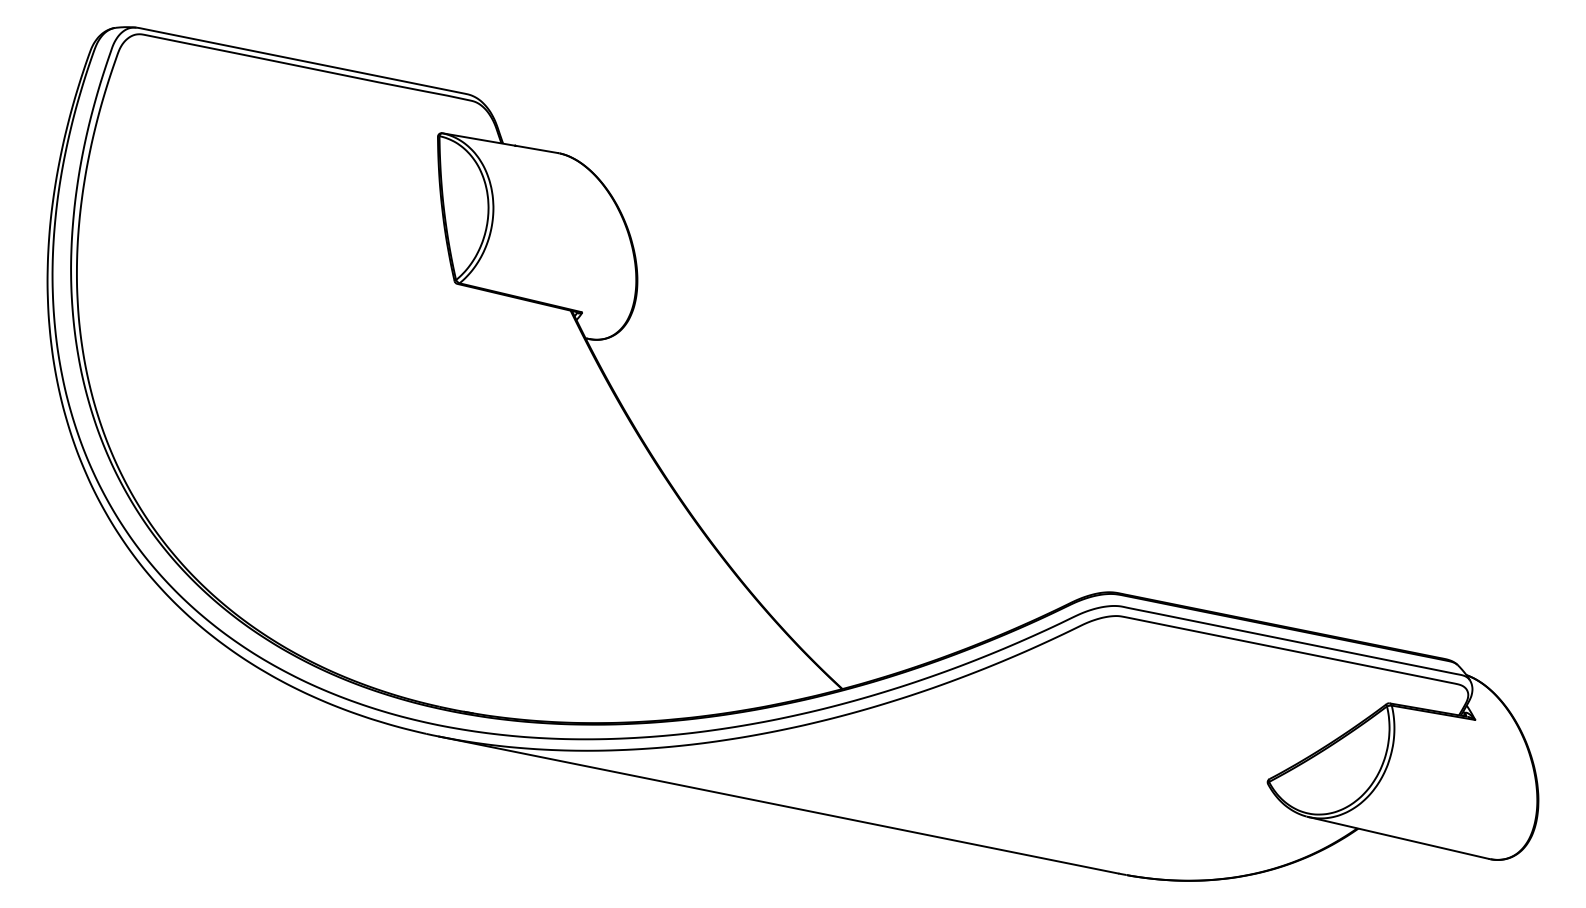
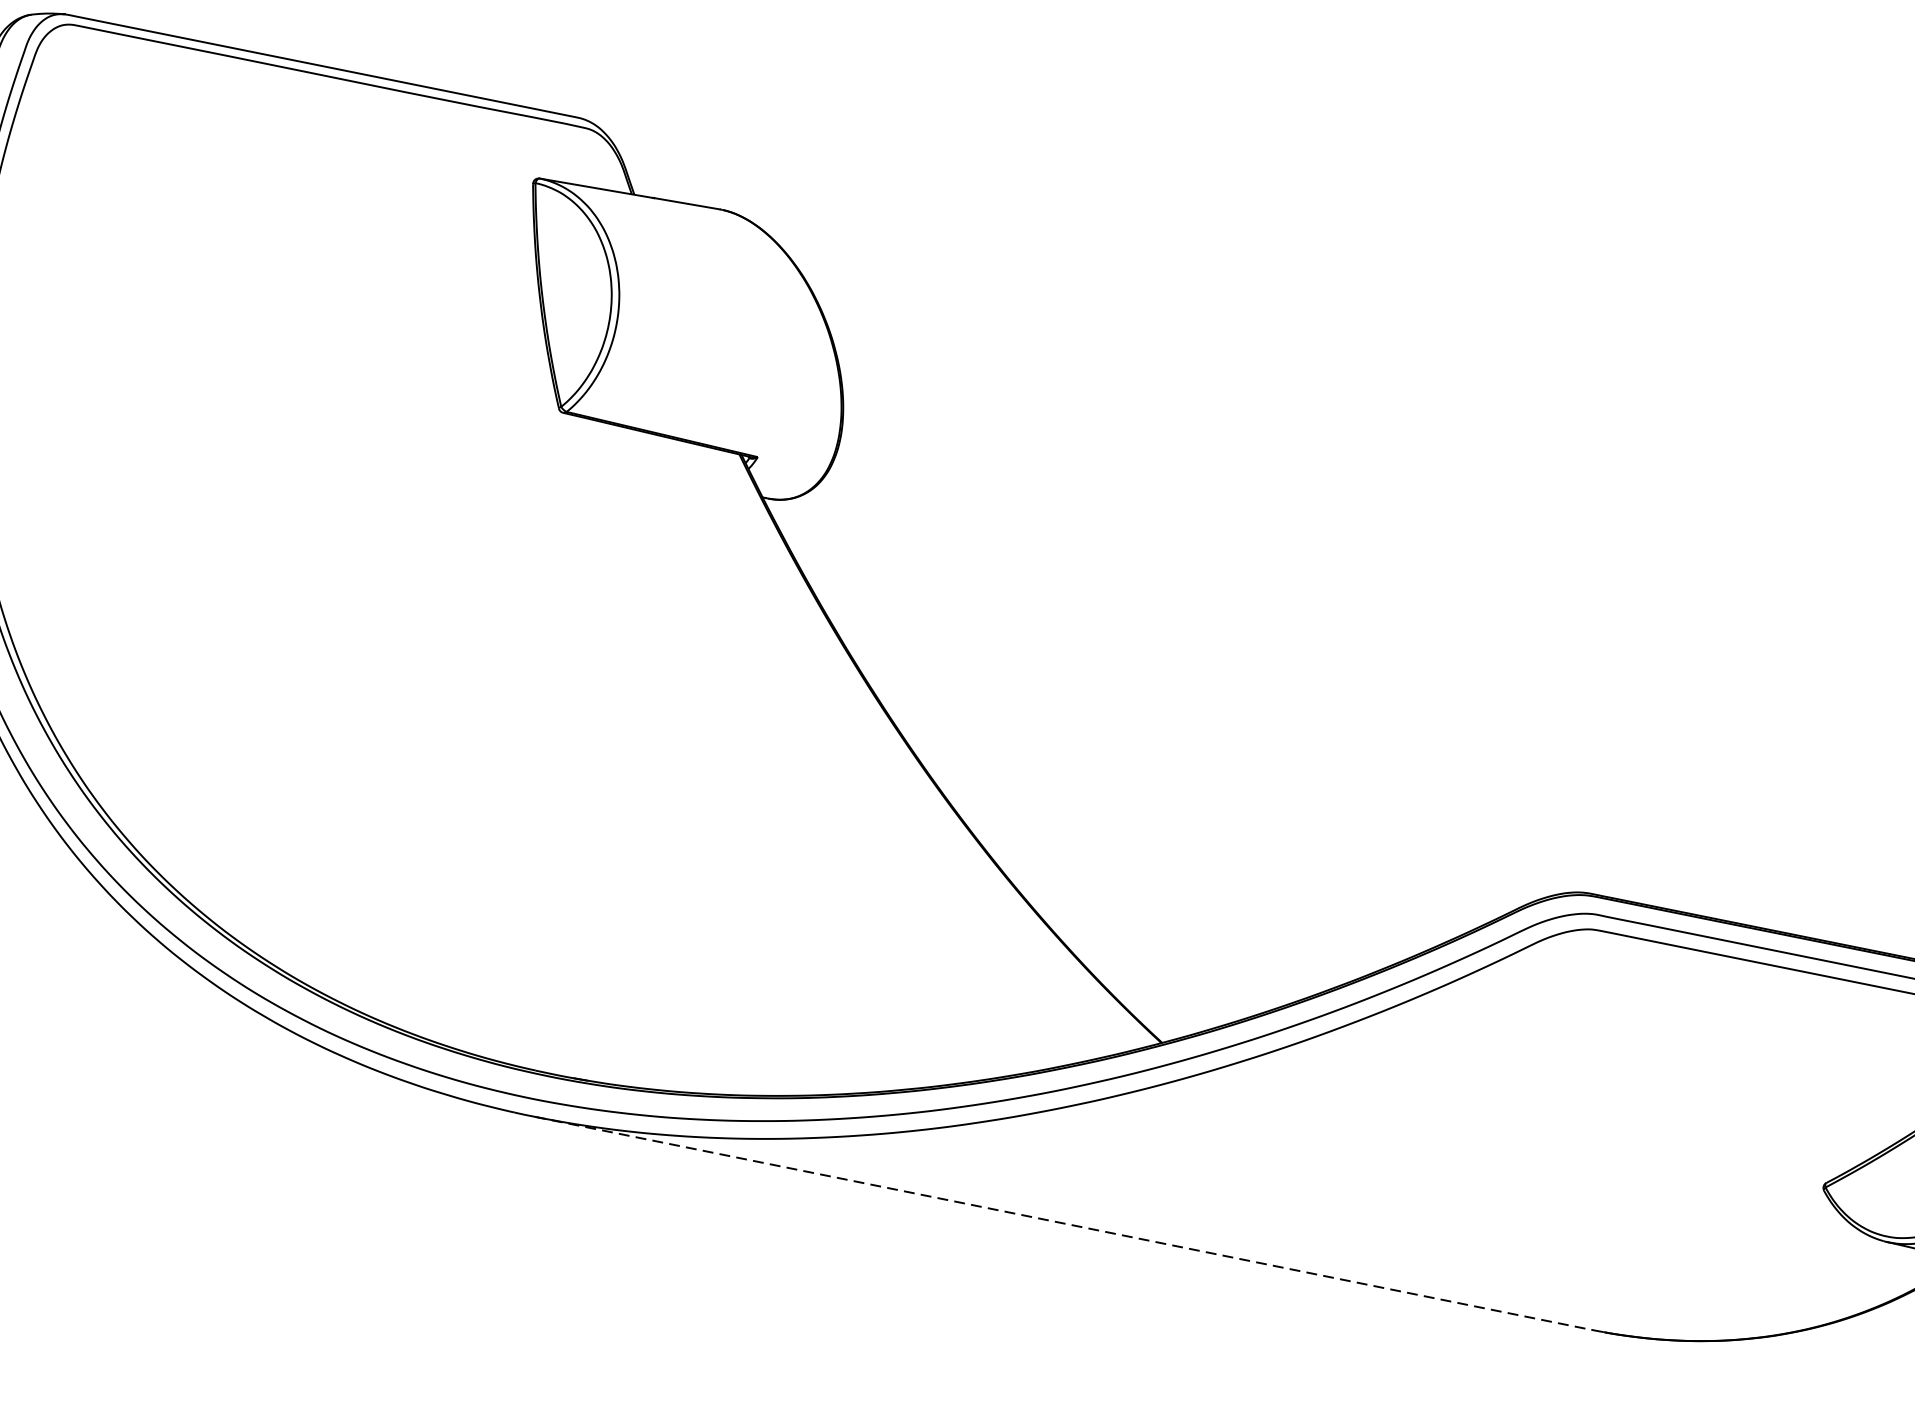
line: (779, 805) -> (1064, 1224), solid -> dashed

